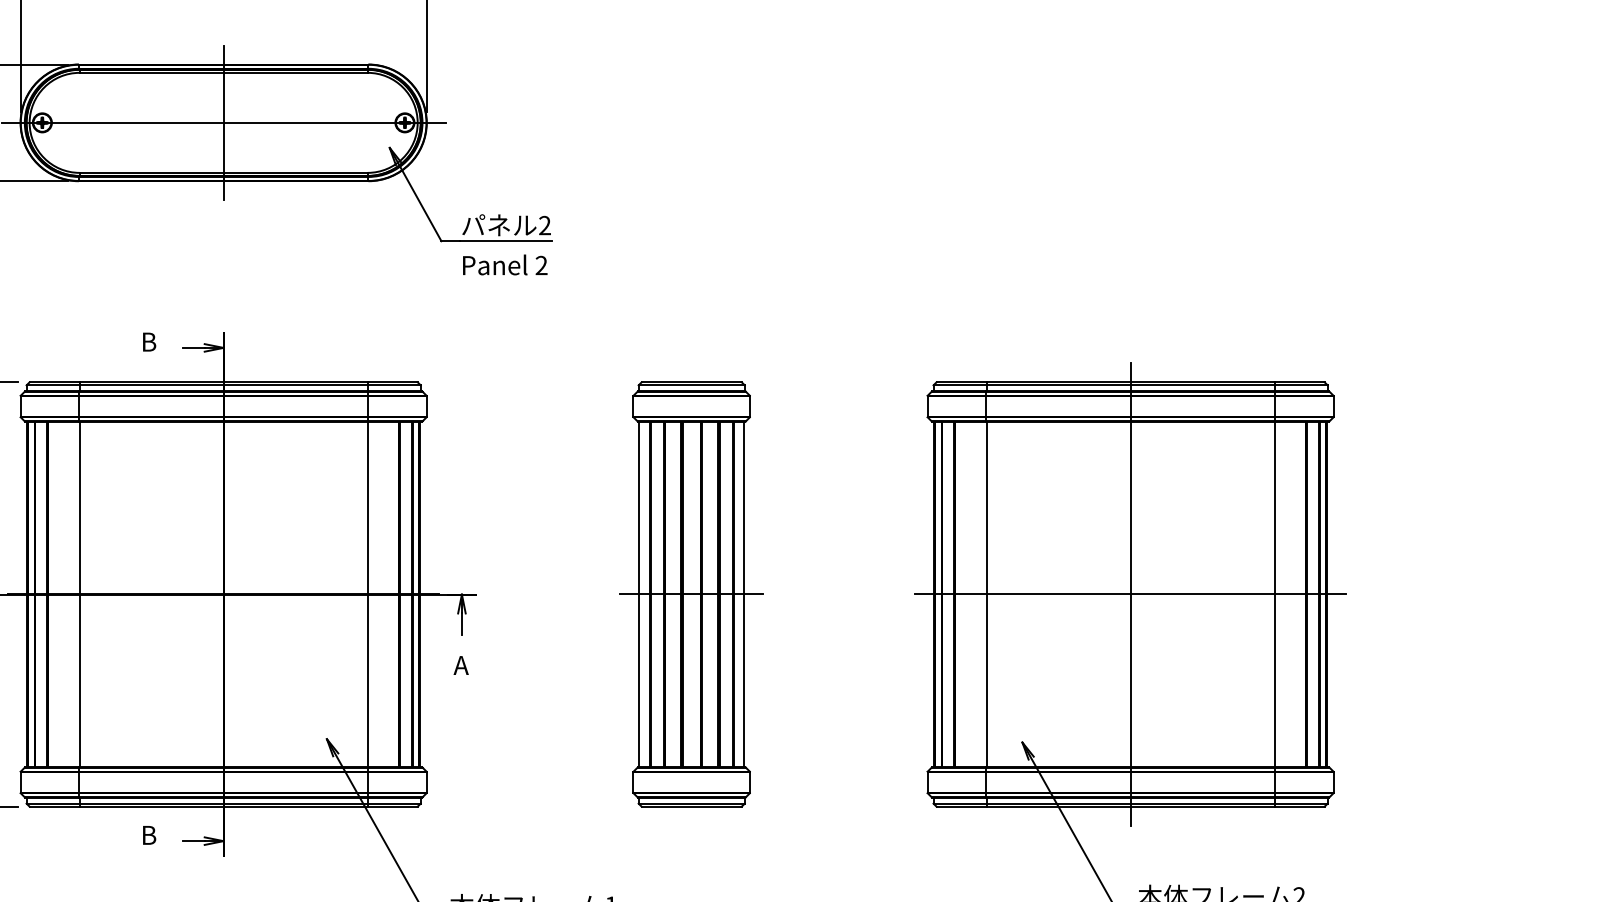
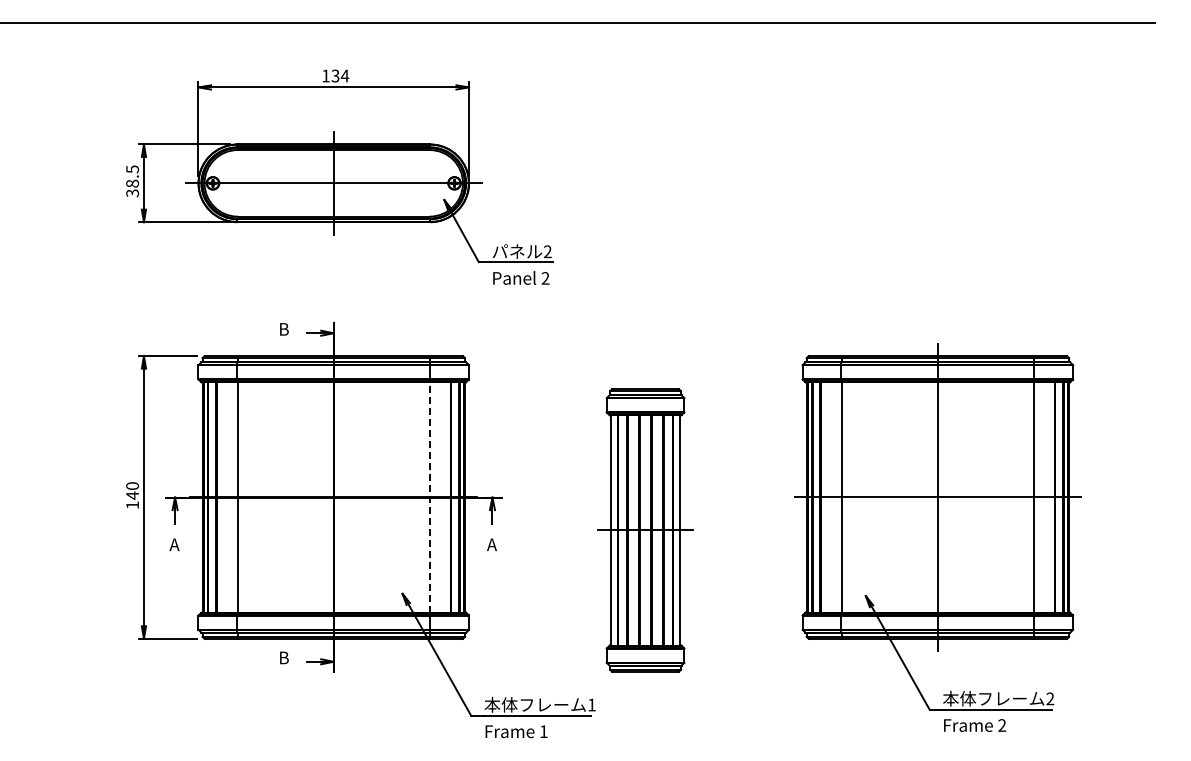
line: (367, 593) -> (429, 496), solid -> dashed
part: (691, 594) -> (645, 530), moved

